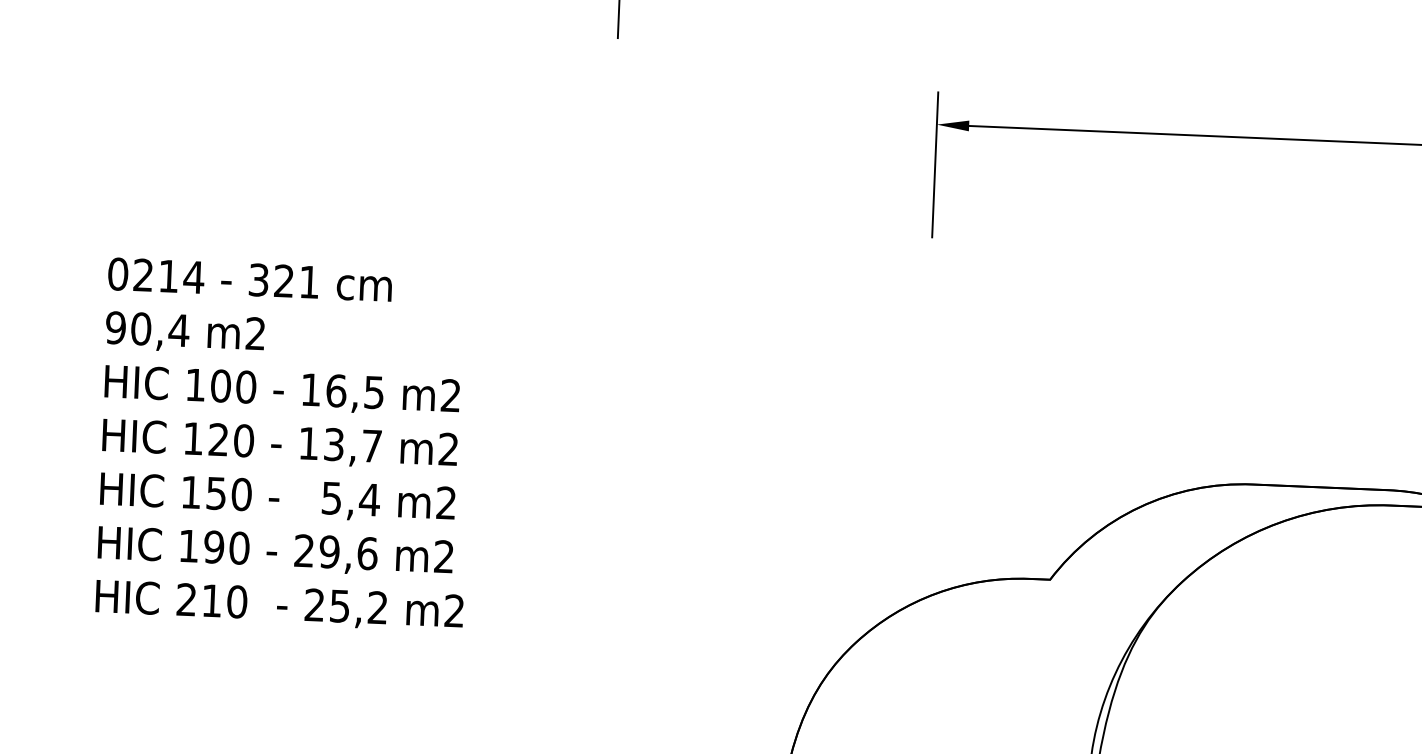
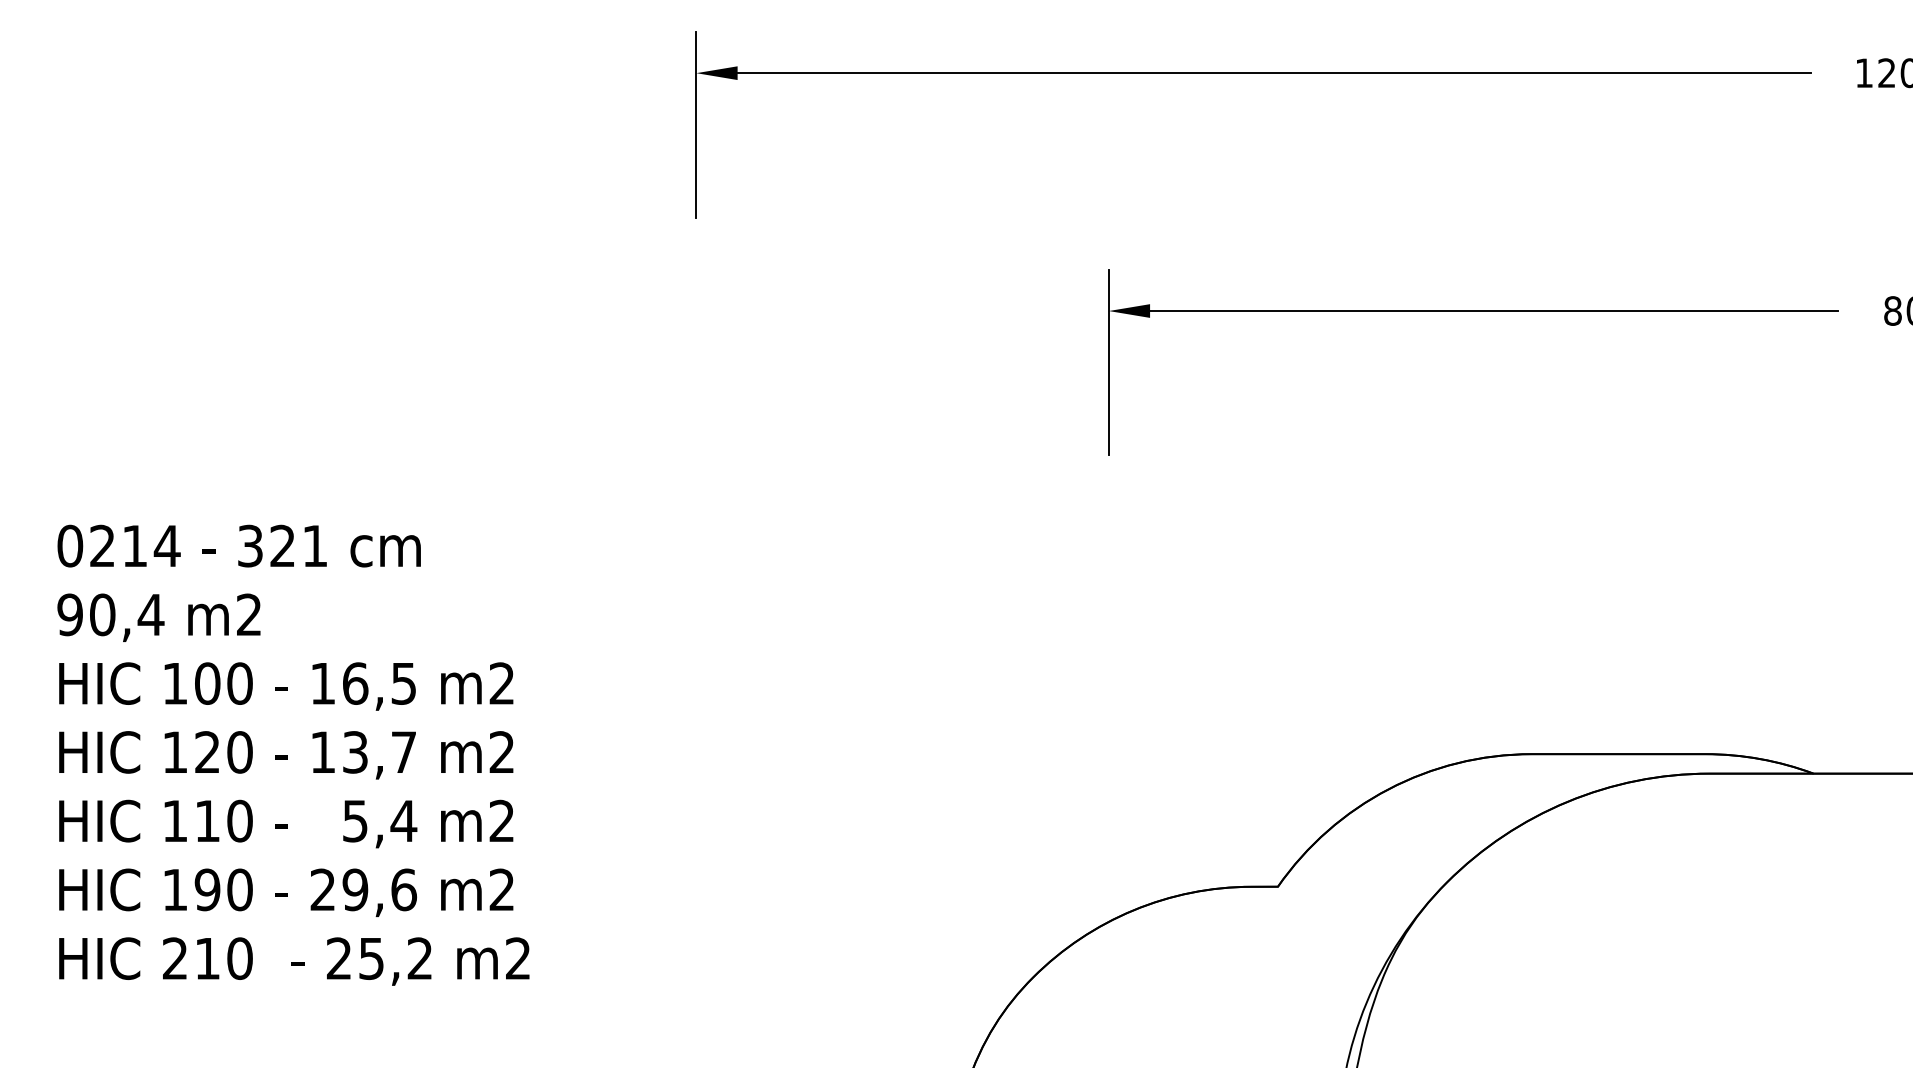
text: (216, 493) -> (207, 821), 150 -> 110

